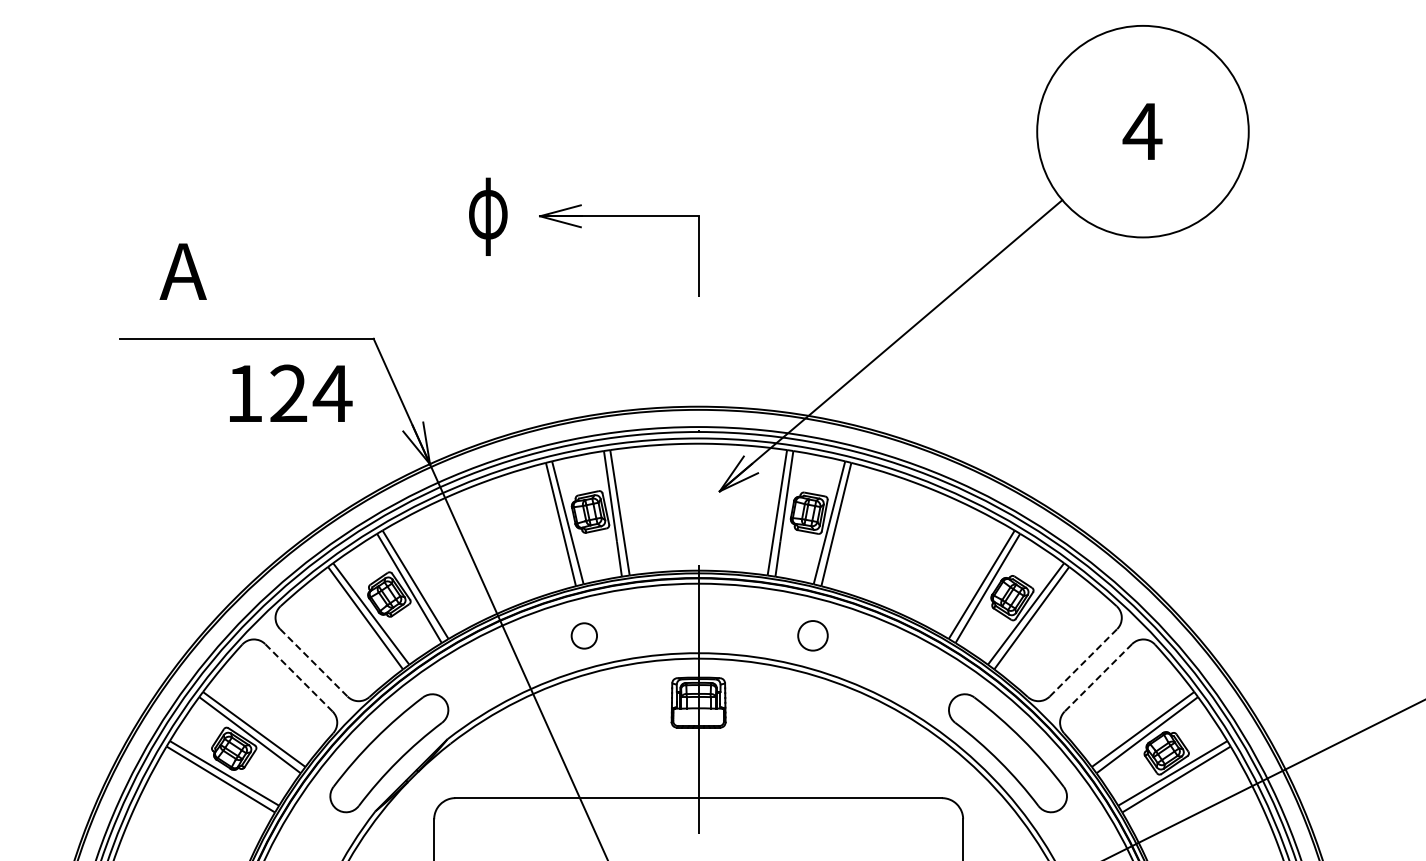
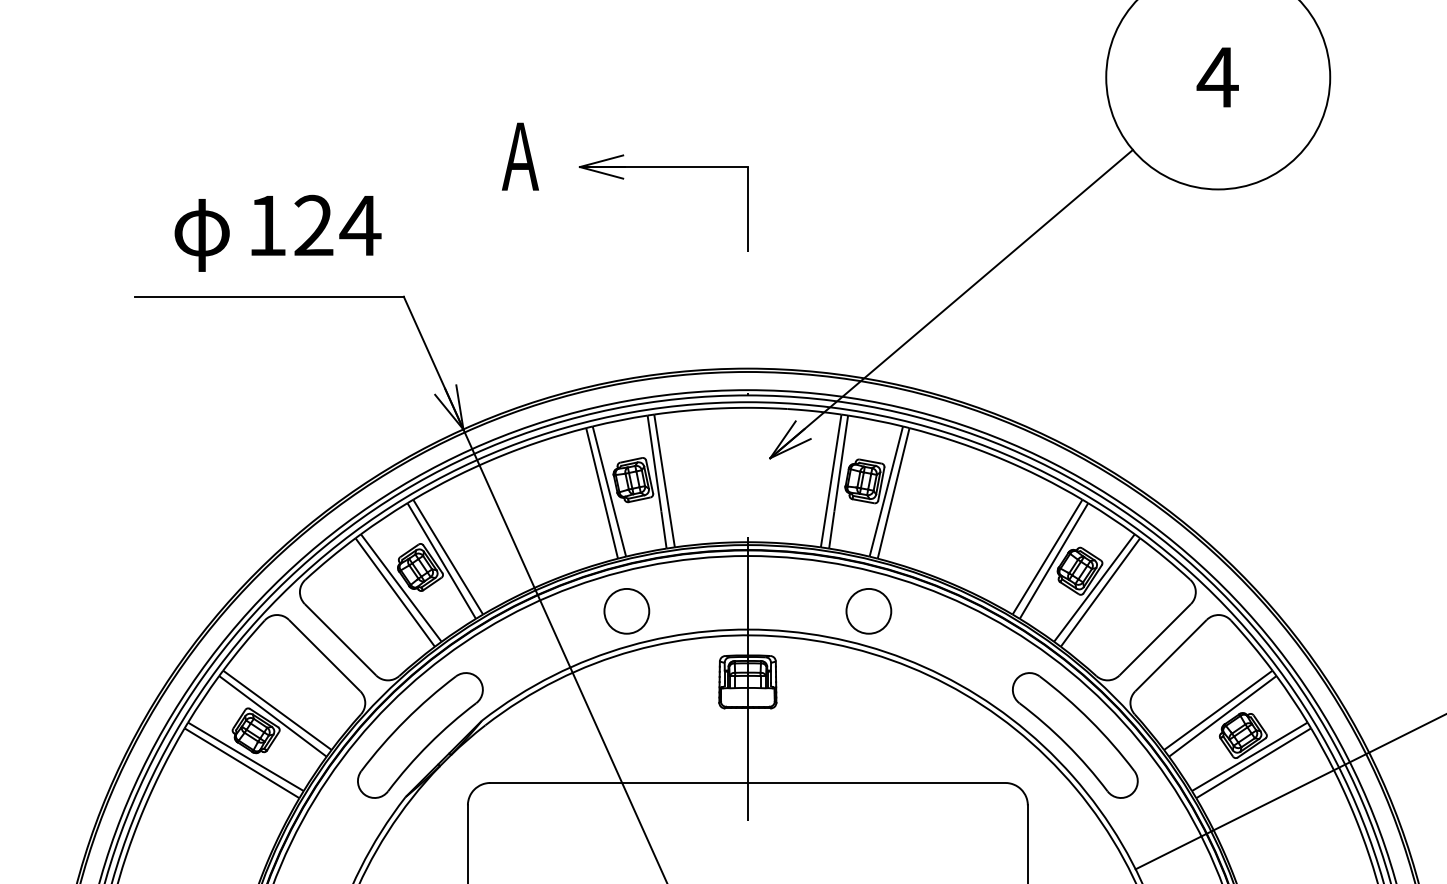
text: (486, 214) -> (523, 165), φ -> A
text: (183, 279) -> (202, 233), A -> φ
text: (291, 392) -> (316, 224), moved
circle: (584, 635) -> (627, 610), size x1.67
circle: (812, 635) -> (868, 610), size x1.43
line: (313, 662) -> (340, 639), dashed -> solid
line: (1083, 662) -> (1155, 639), dashed -> solid
line: (298, 677) -> (324, 655), dashed -> solid
line: (1098, 677) -> (1171, 655), dashed -> solid

